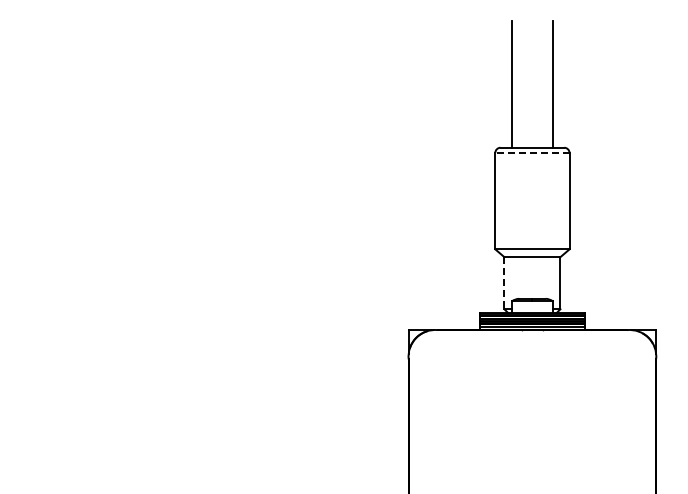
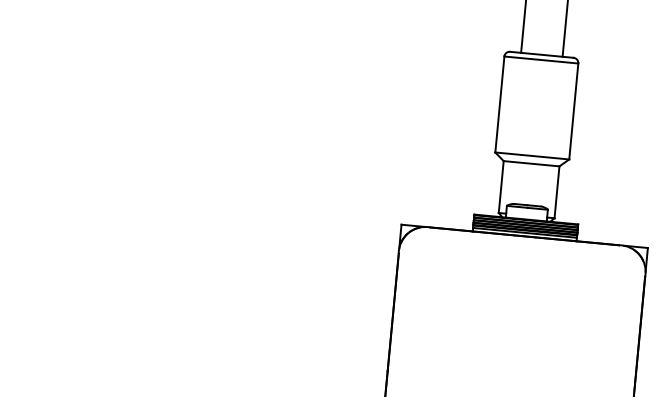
line: (531, 152) -> (540, 59), dashed -> solid
line: (504, 283) -> (501, 187), dashed -> solid

